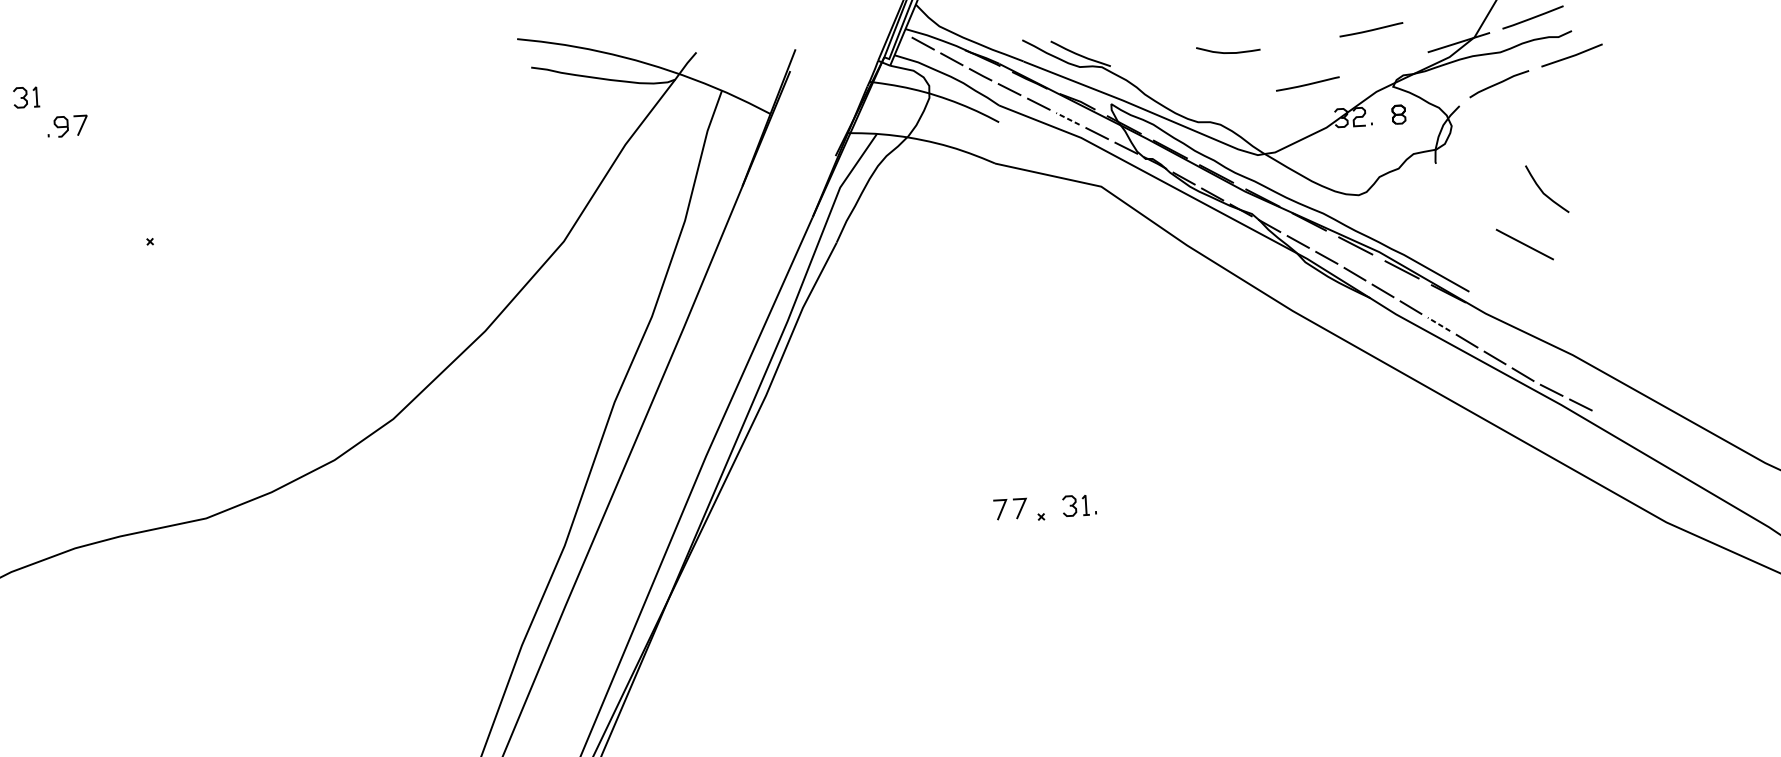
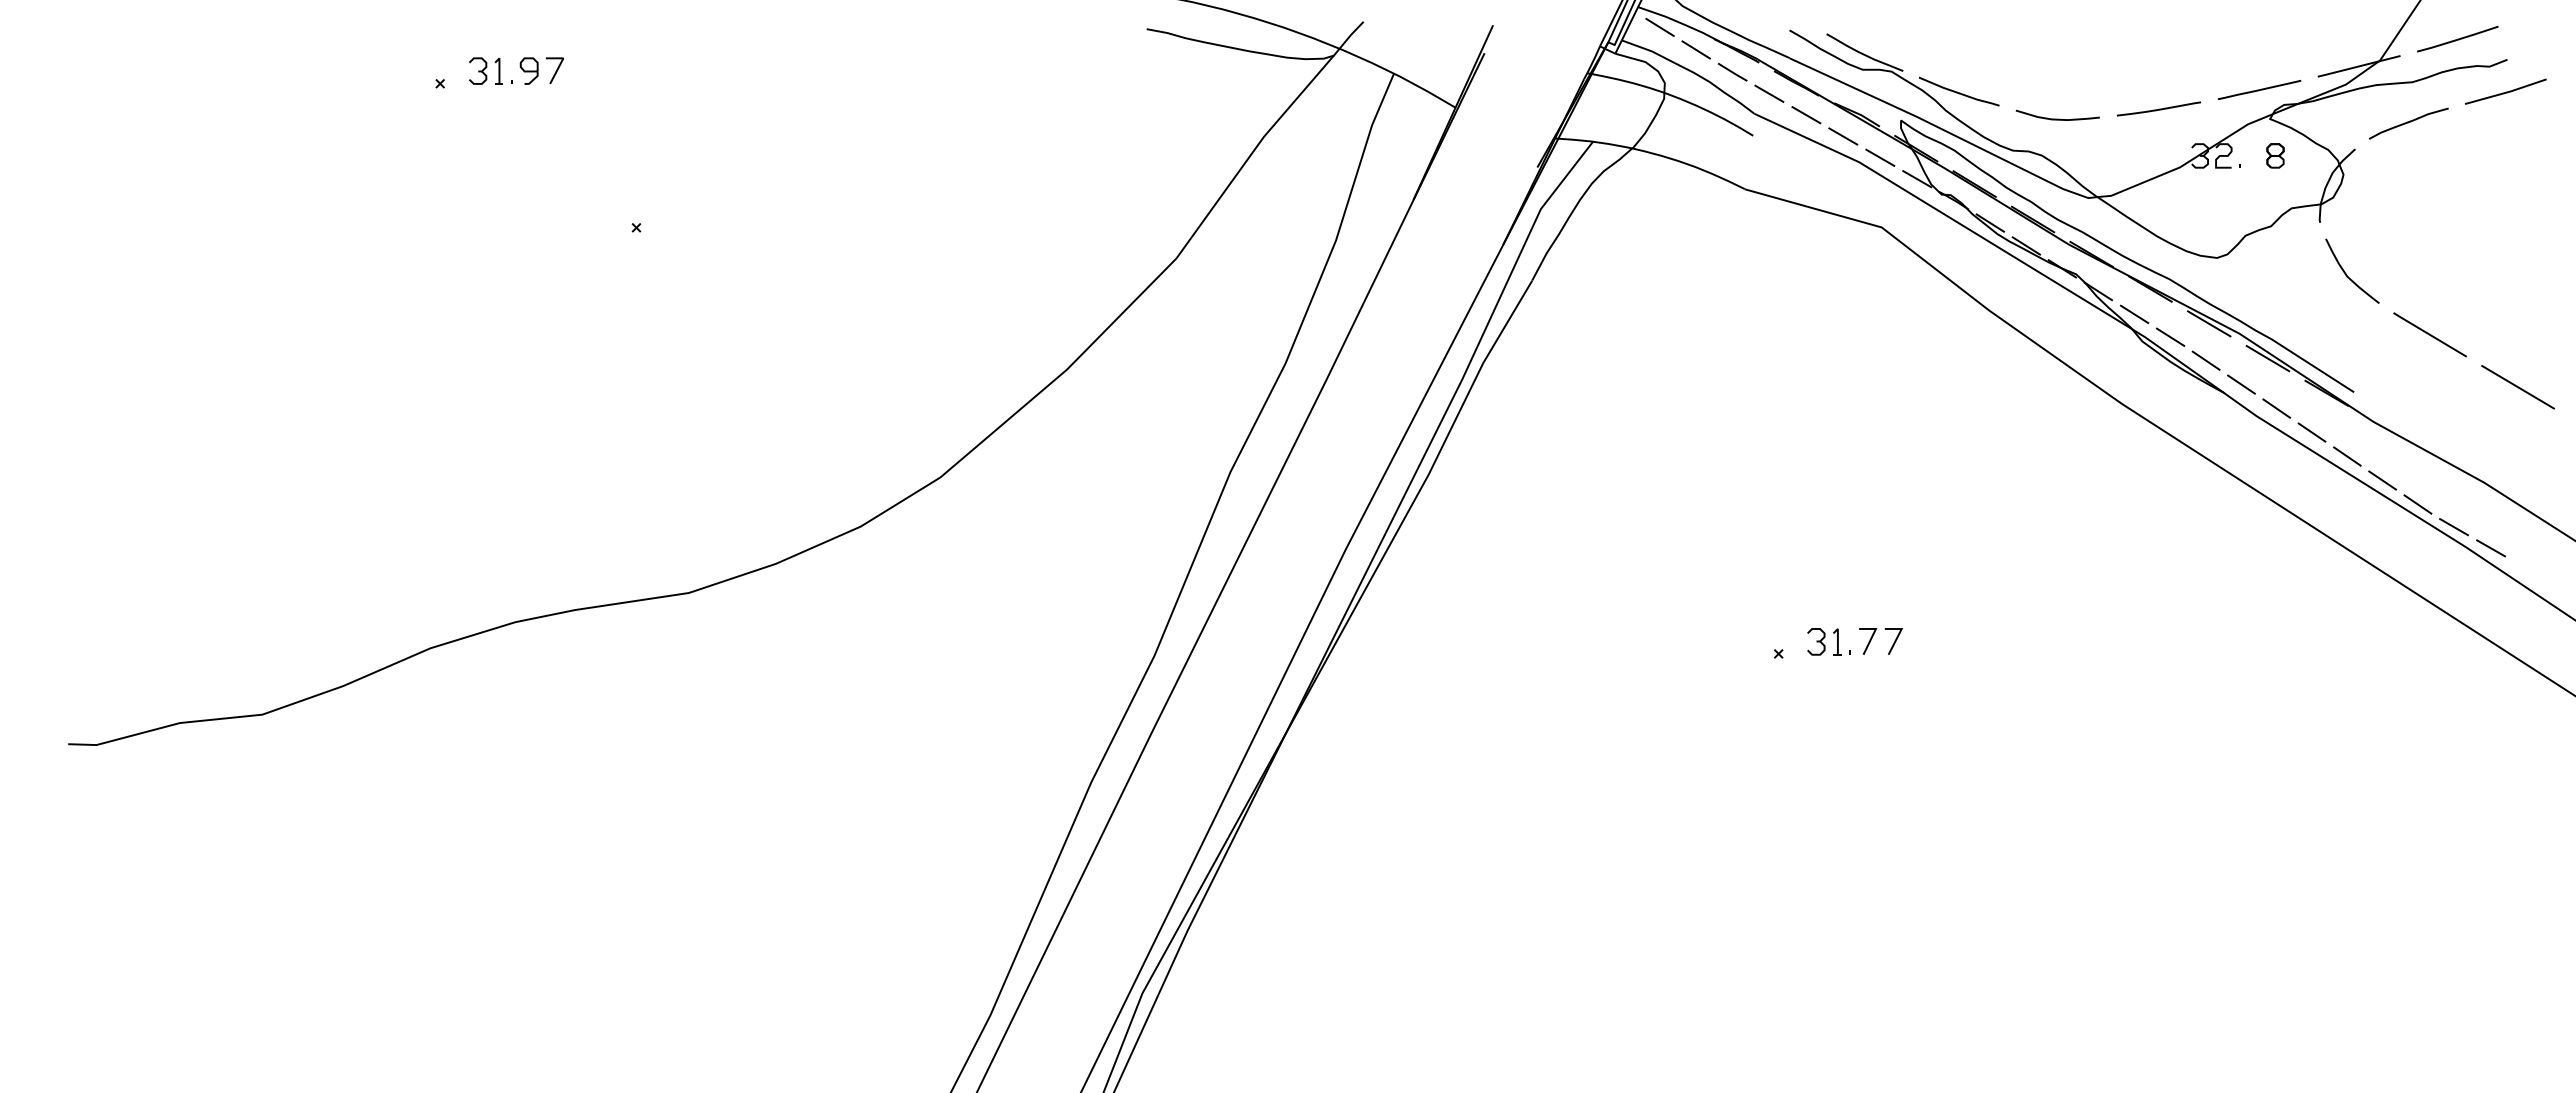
line: (1371, 29) -> (2246, 42), removed
curve: (1228, 52) -> (2057, 118), moved
line: (1383, 64) -> (2259, 89), added
curve: (1153, 79) -> (1957, 91), added
part: (26, 96) -> (485, 70), moved
line: (1067, 118) -> (1842, 136), dashed -> solid
curve: (1543, 191) -> (2347, 274), moved
line: (1593, 280) -> (2517, 387), added
line: (1438, 324) -> (2311, 432), dashed -> solid
part: (1003, 507) -> (1872, 638), moved

